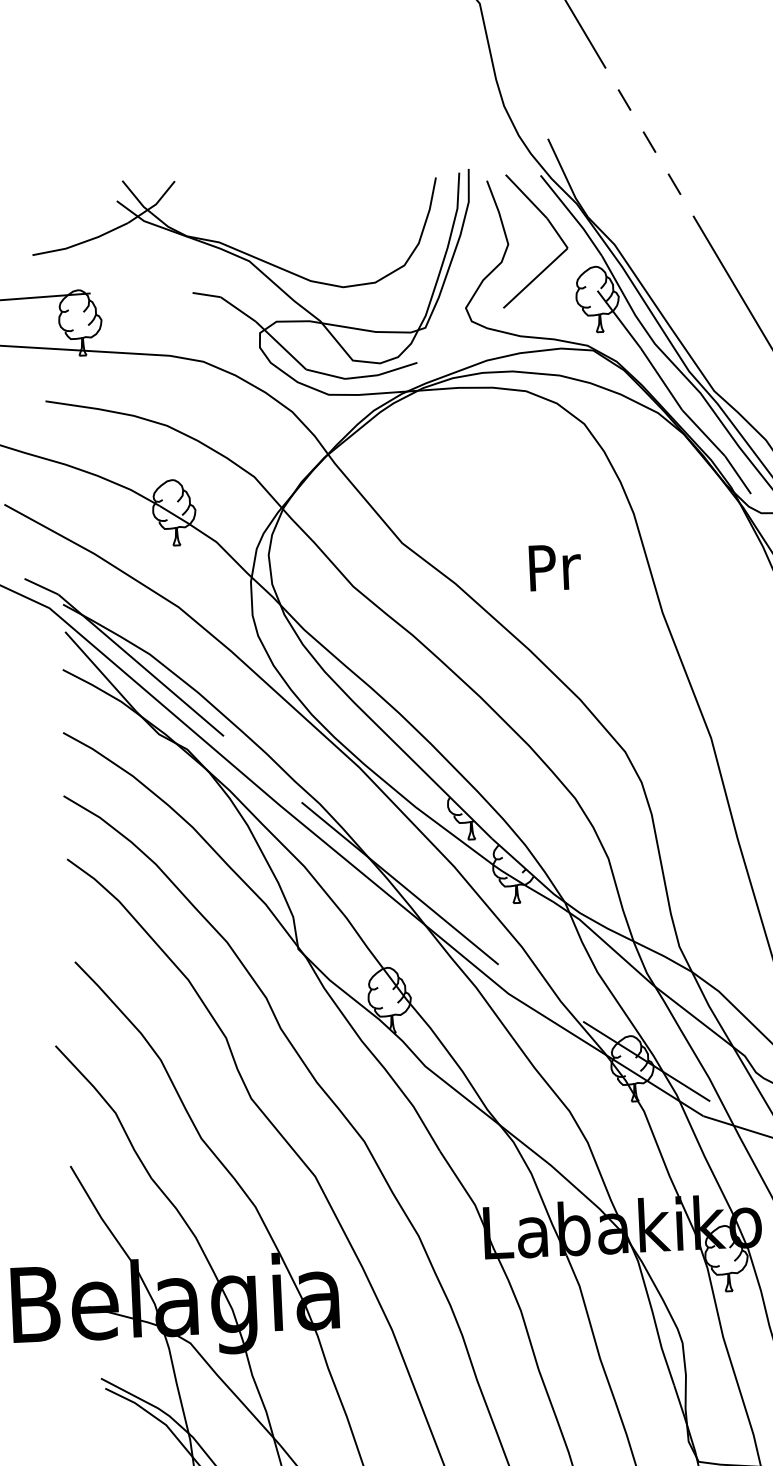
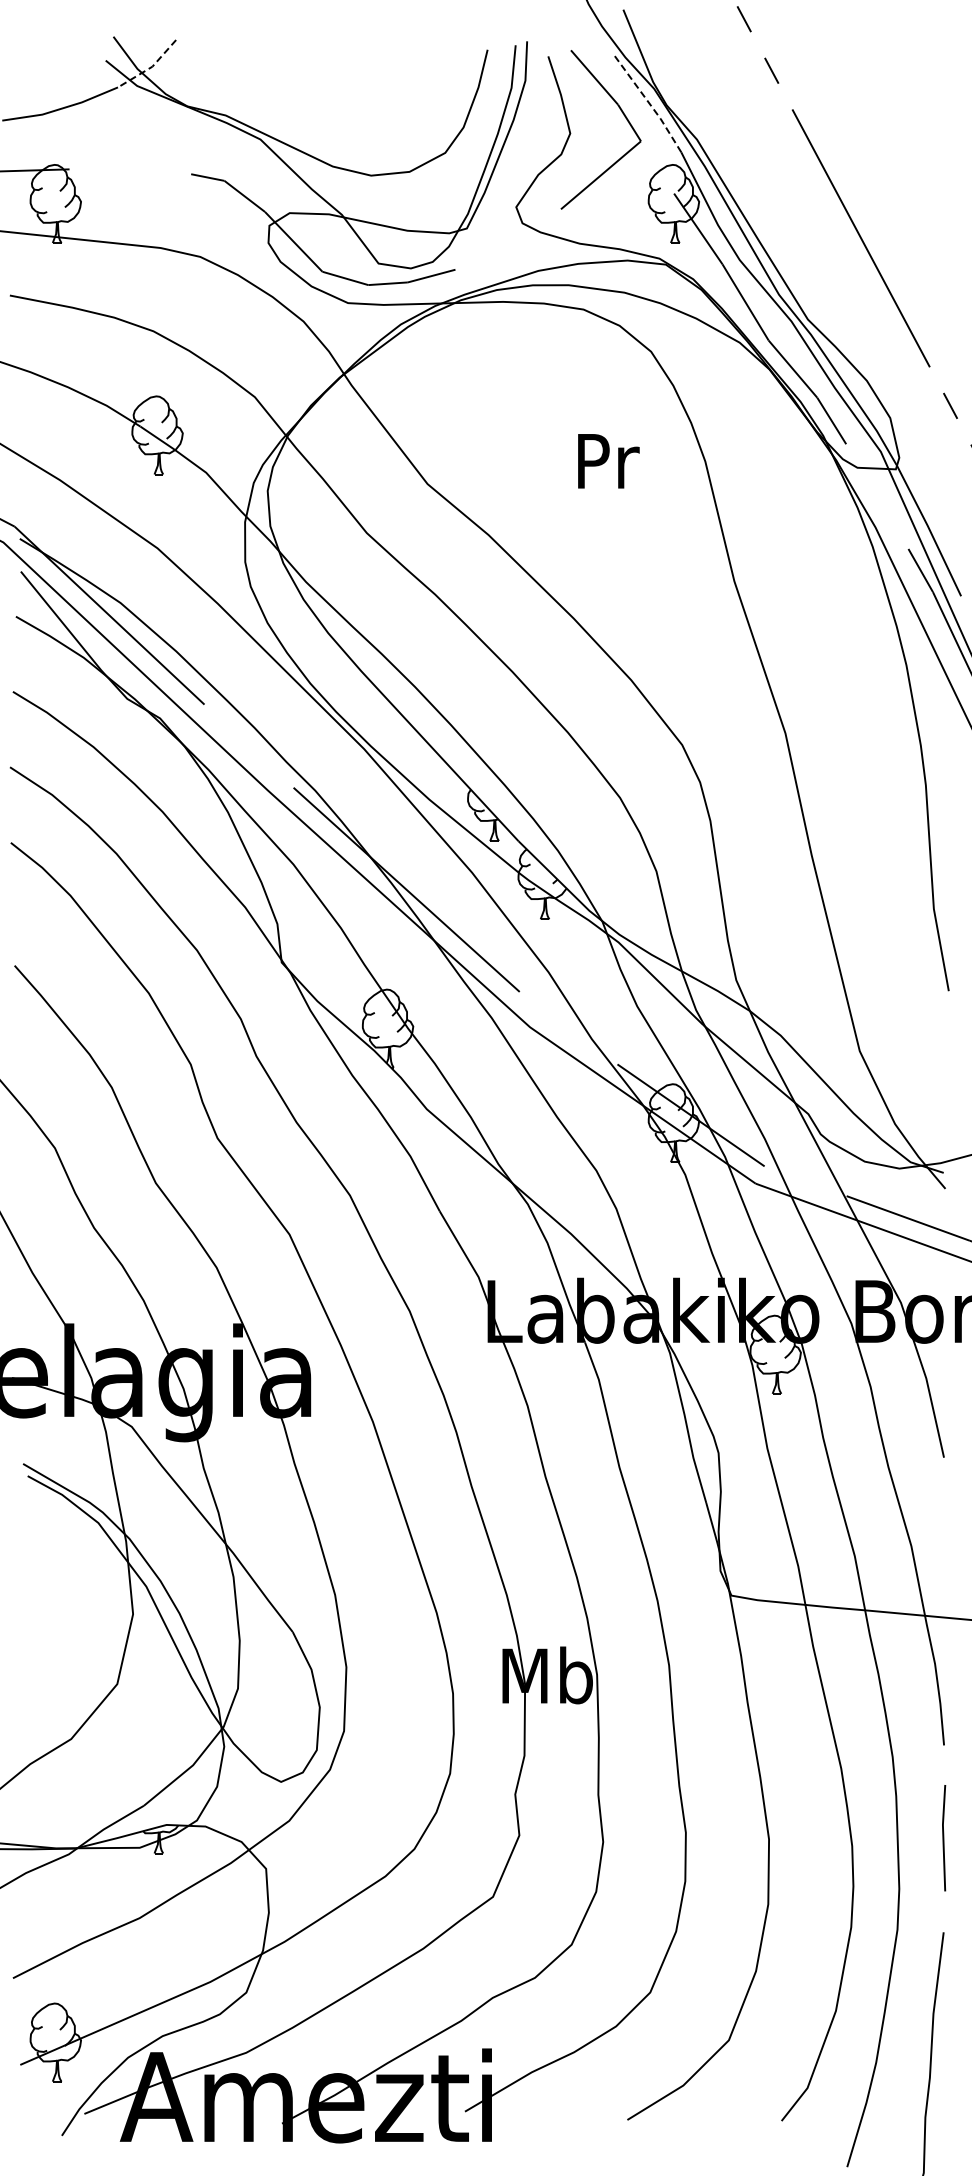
line: (154, 205) -> (150, 67), solid -> dashed
line: (572, 214) -> (648, 101), solid -> dashed
text: (555, 567) -> (608, 461), moved

